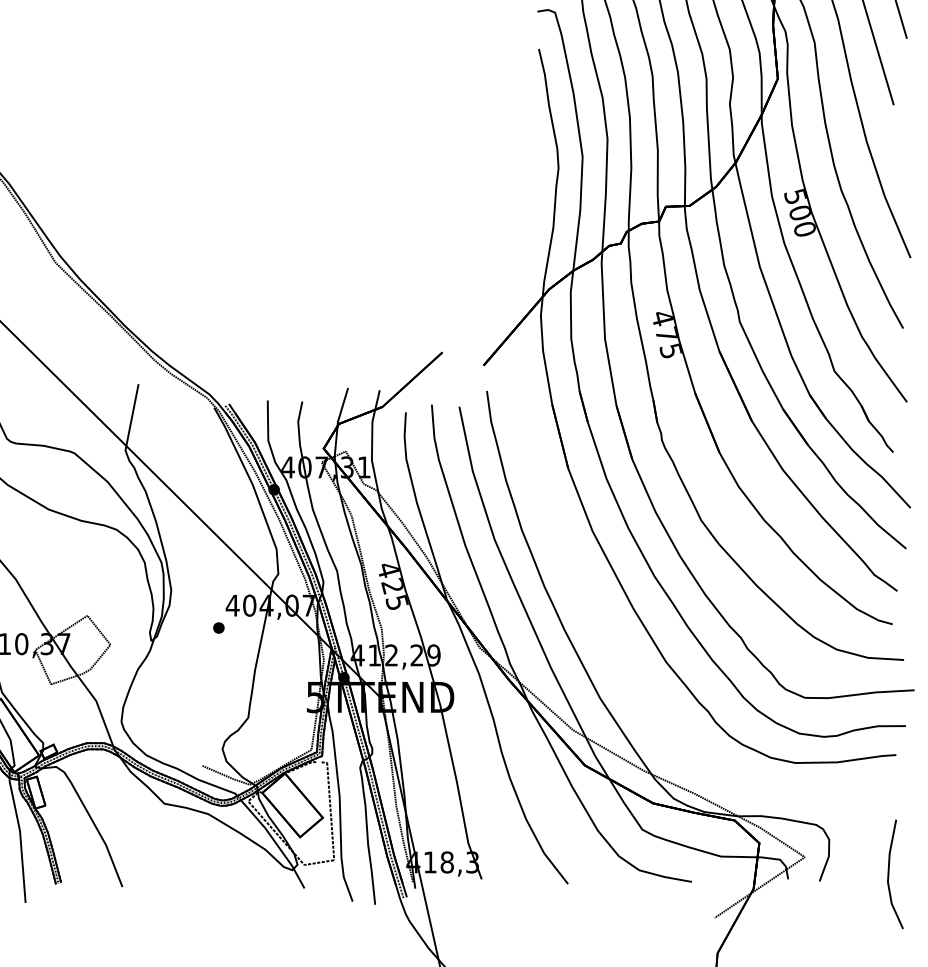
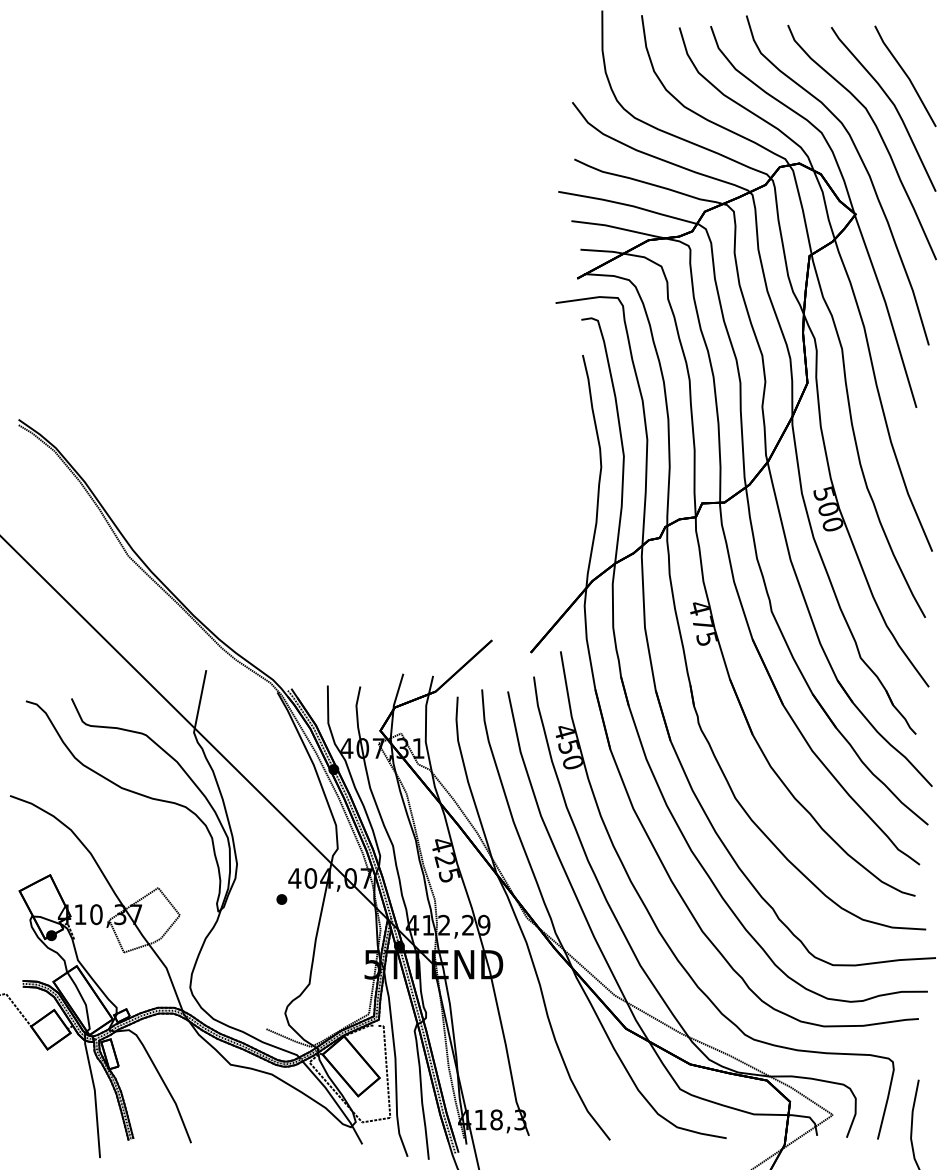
part: (624, 667) -> (663, 936), added

